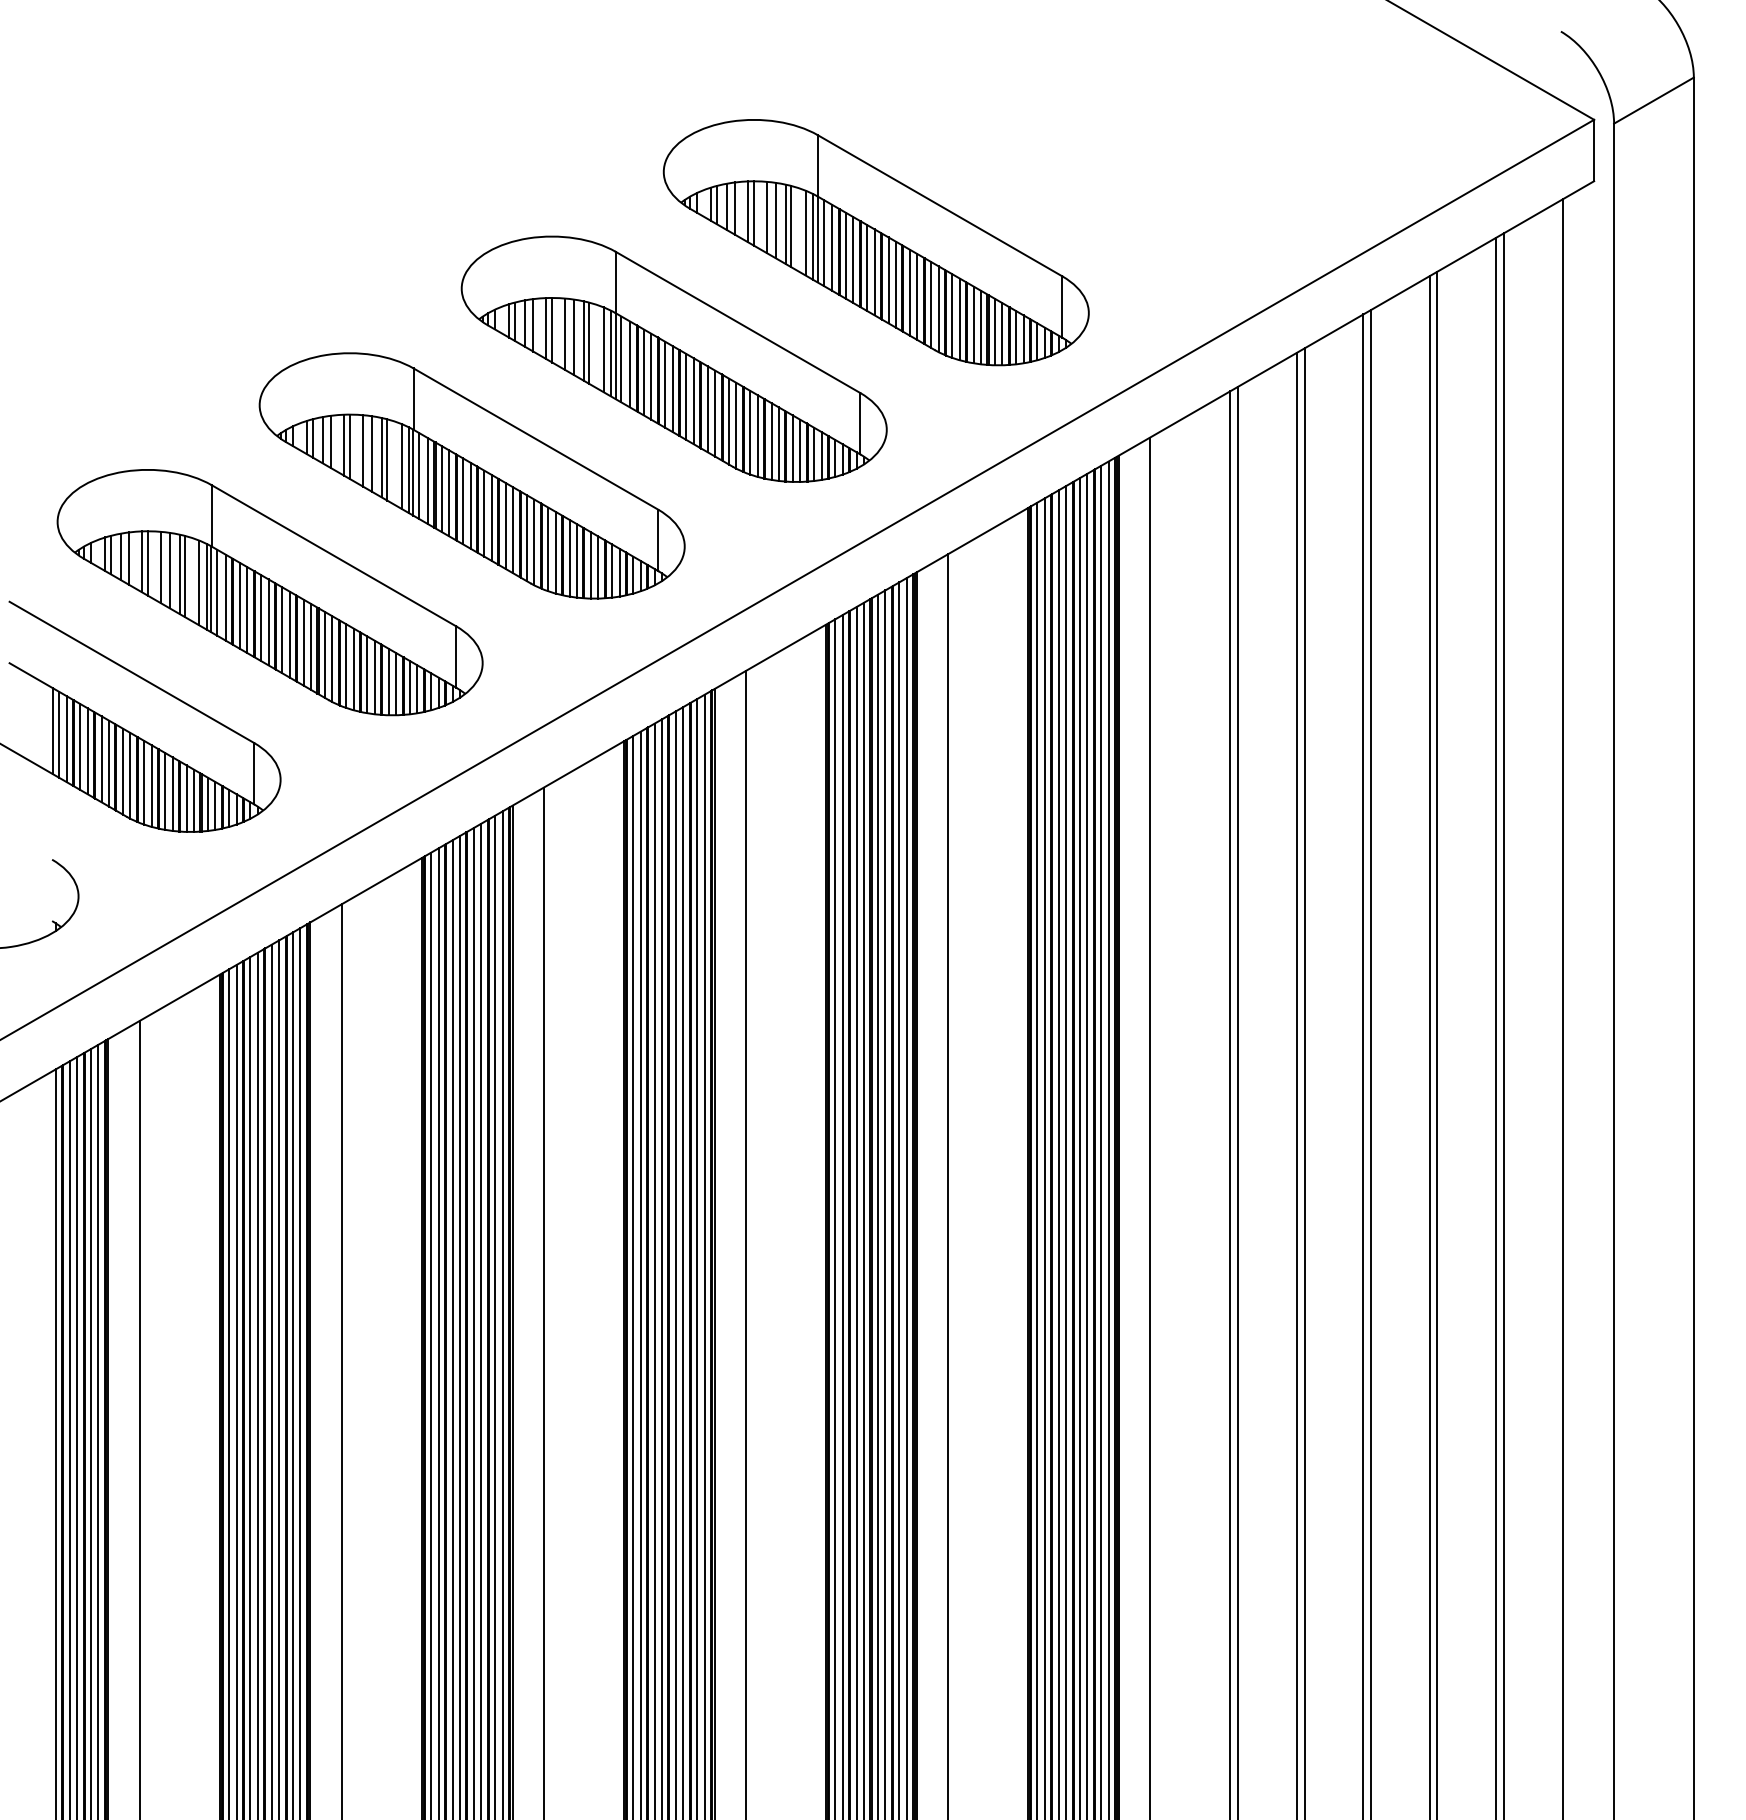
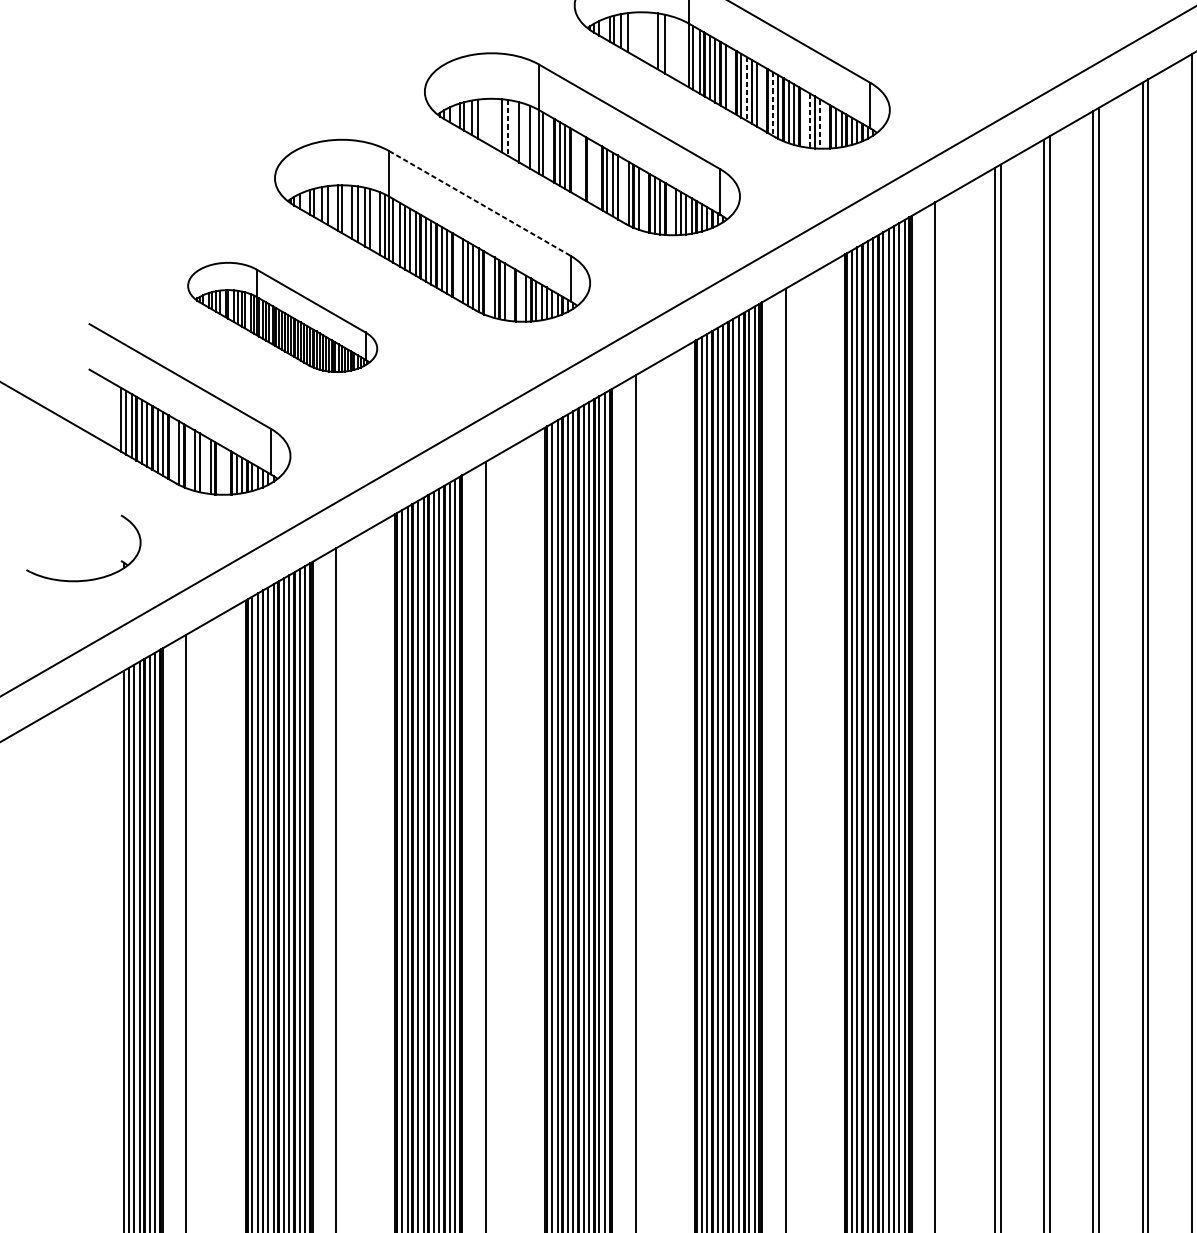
line: (748, 211) -> (637, 34), removed
line: (754, 213) -> (641, 36), removed
line: (767, 217) -> (651, 39), removed
line: (791, 226) -> (669, 45), removed
line: (805, 232) -> (679, 50), removed
line: (812, 236) -> (684, 53), removed
line: (874, 272) -> (730, 79), removed
line: (895, 284) -> (746, 88), solid -> dashed
line: (917, 296) -> (762, 97), removed
line: (931, 304) -> (773, 103), solid -> dashed
line: (973, 324) -> (804, 118), removed
line: (981, 327) -> (810, 120), solid -> dashed
line: (546, 328) -> (487, 121), removed
line: (552, 329) -> (492, 122), removed
line: (994, 332) -> (819, 124), solid -> dashed
line: (1002, 334) -> (825, 125), removed
line: (573, 337) -> (507, 128), solid -> dashed
line: (583, 340) -> (515, 130), removed
line: (610, 353) -> (535, 139), removed
line: (630, 364) -> (549, 148), removed
line: (665, 384) -> (575, 162), removed
line: (672, 389) -> (581, 166), removed
line: (686, 397) -> (591, 172), removed
line: (693, 401) -> (596, 175), removed
line: (729, 421) -> (623, 190), removed
line: (757, 435) -> (644, 200), removed
line: (536, 439) -> (480, 203), solid -> dashed
line: (792, 448) -> (670, 210), removed
line: (505, 525) -> (457, 267), removed
line: (548, 549) -> (489, 285), removed
line: (576, 560) -> (509, 293), removed
line: (590, 565) -> (520, 297), removed
part: (269, 592) -> (282, 317), size x0.6
line: (122, 771) -> (173, 449), removed
line: (144, 782) -> (189, 458), removed
line: (165, 791) -> (205, 464), removed
line: (186, 798) -> (220, 469), removed
line: (194, 800) -> (226, 471), removed

